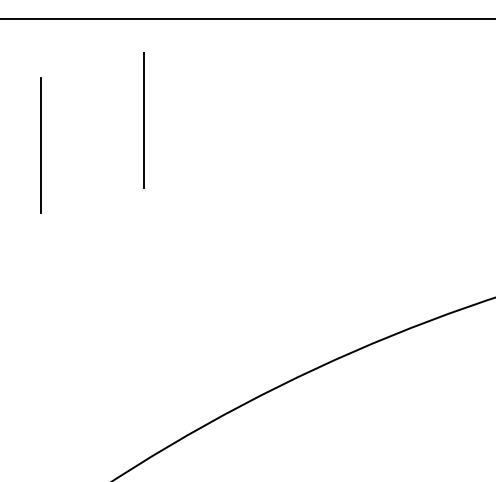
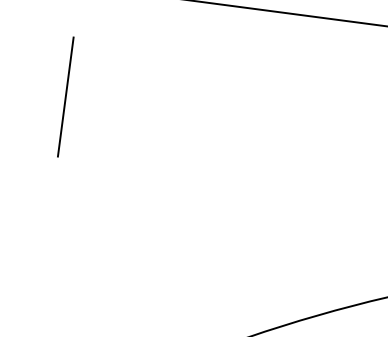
line: (143, 120) -> (158, 87), removed

